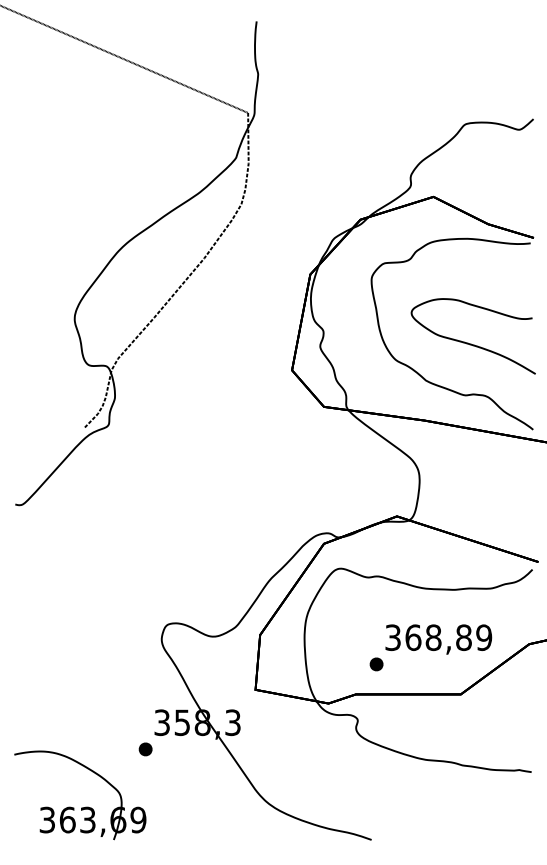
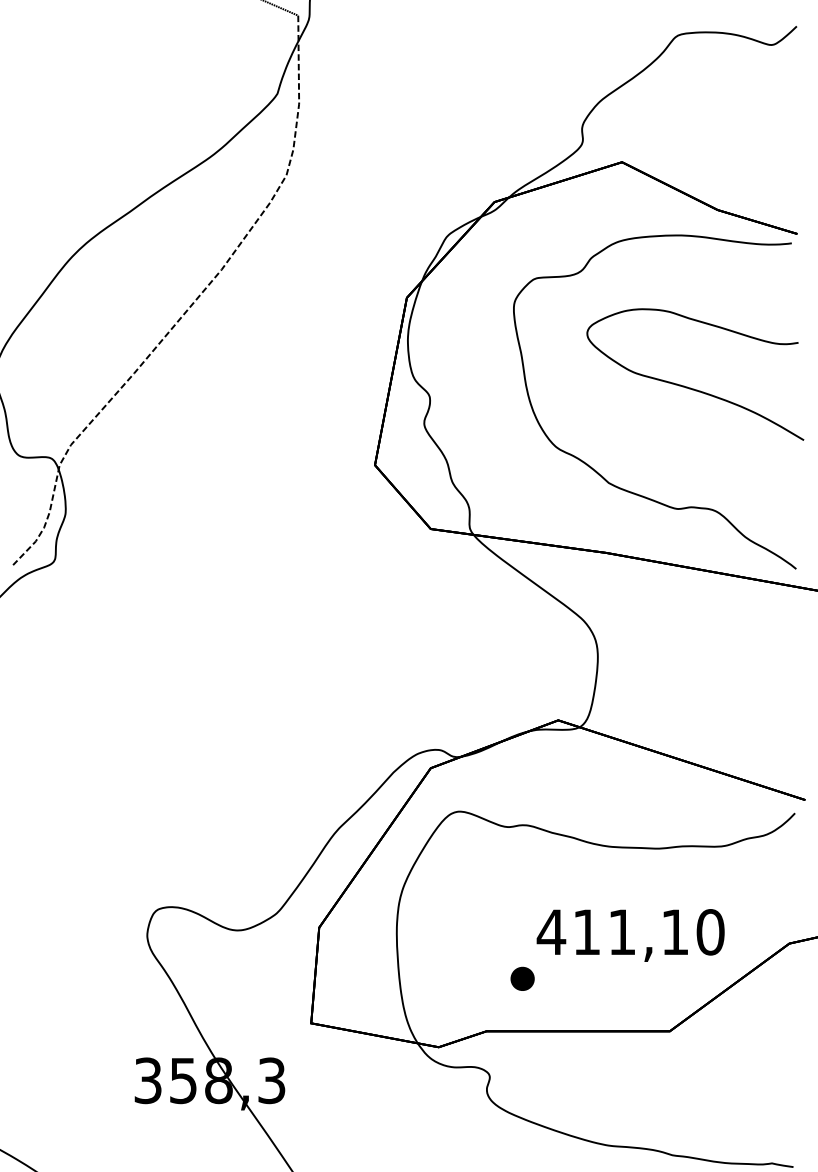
part: (471, 343) -> (691, 386), moved
text: (438, 637) -> (630, 931), 368,89 -> 411,10
part: (145, 749) -> (118, 1127), removed

